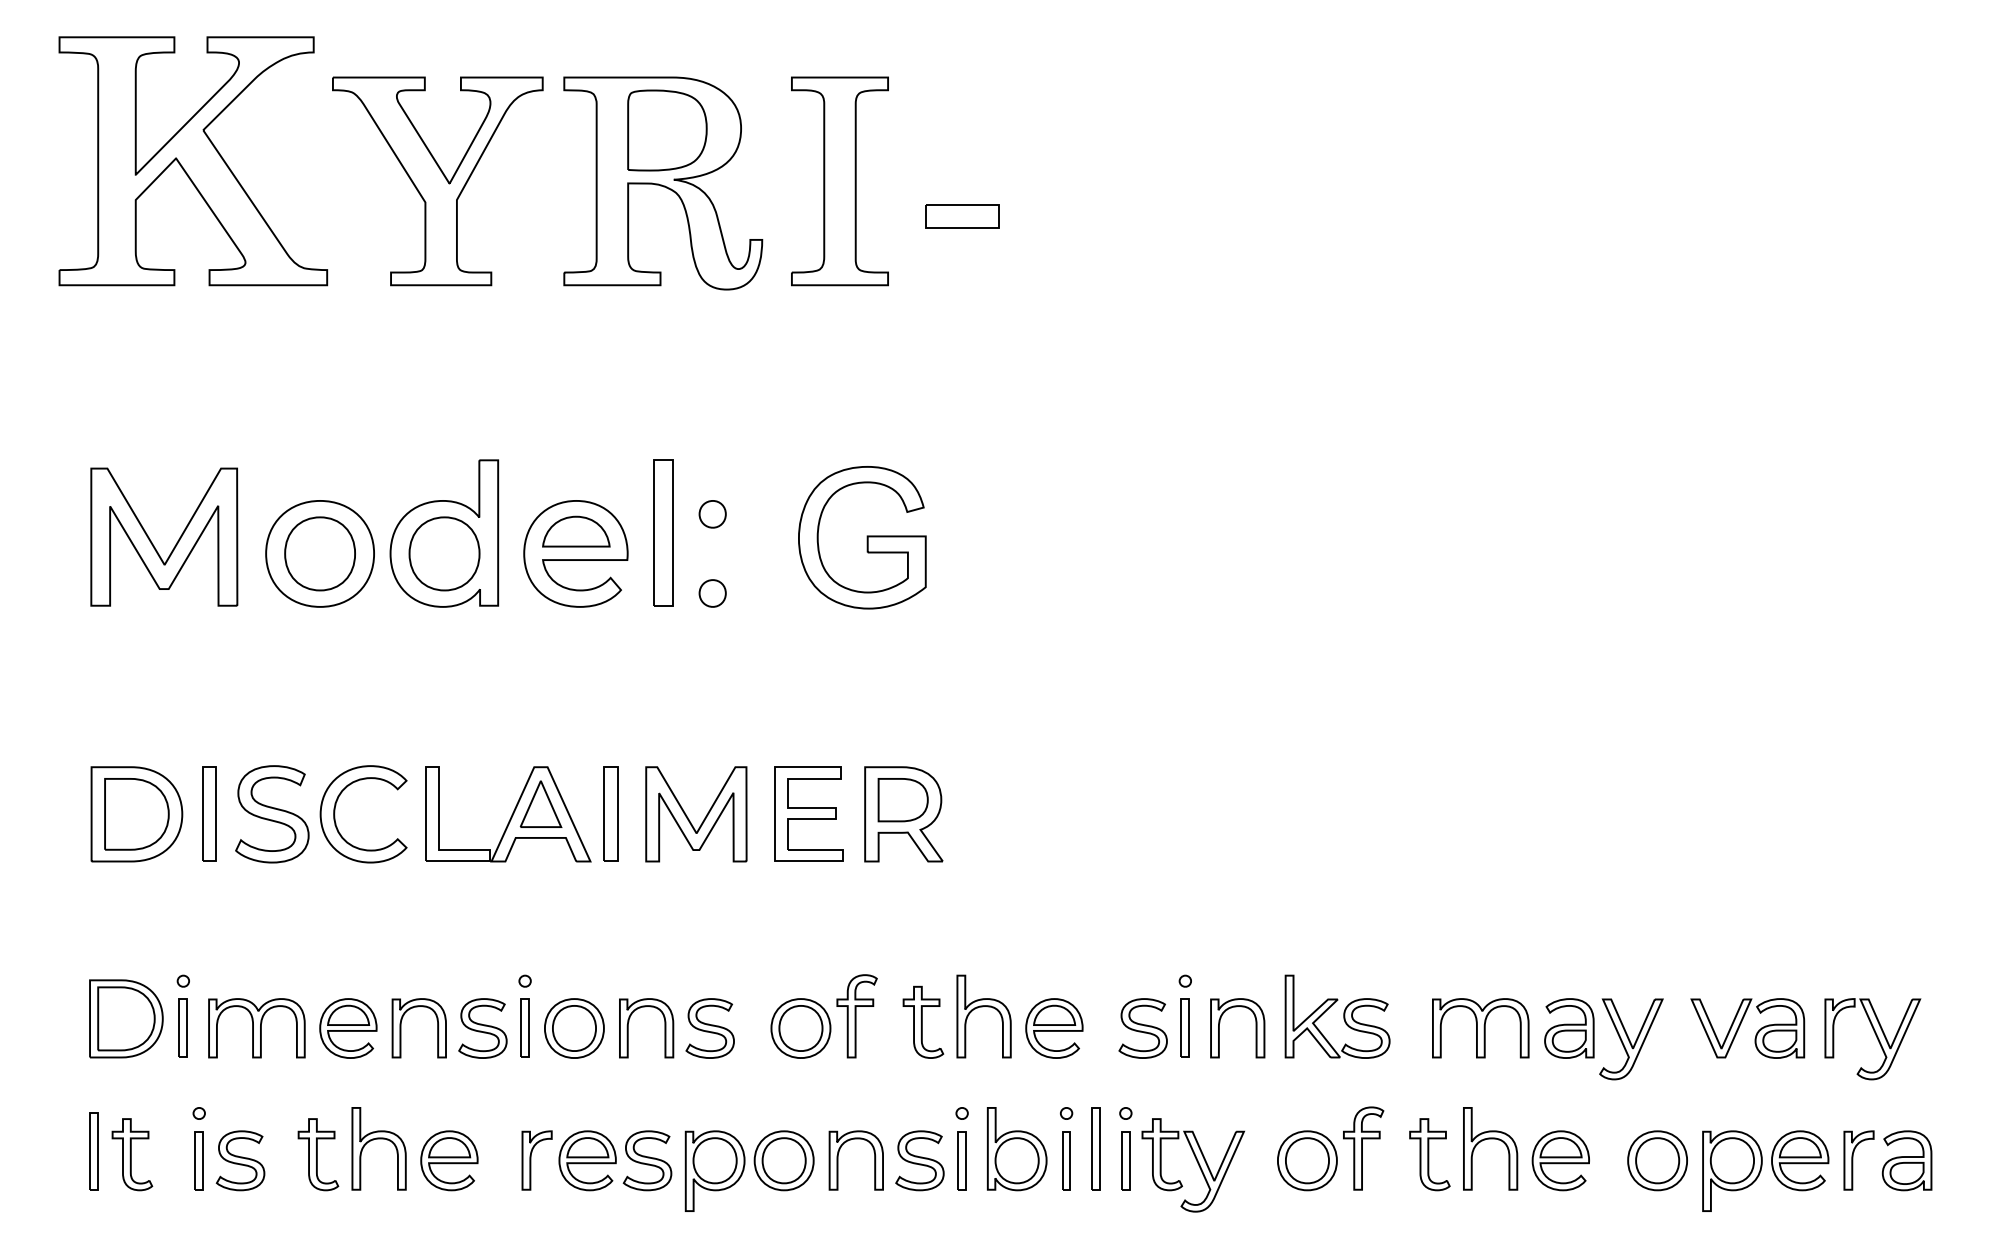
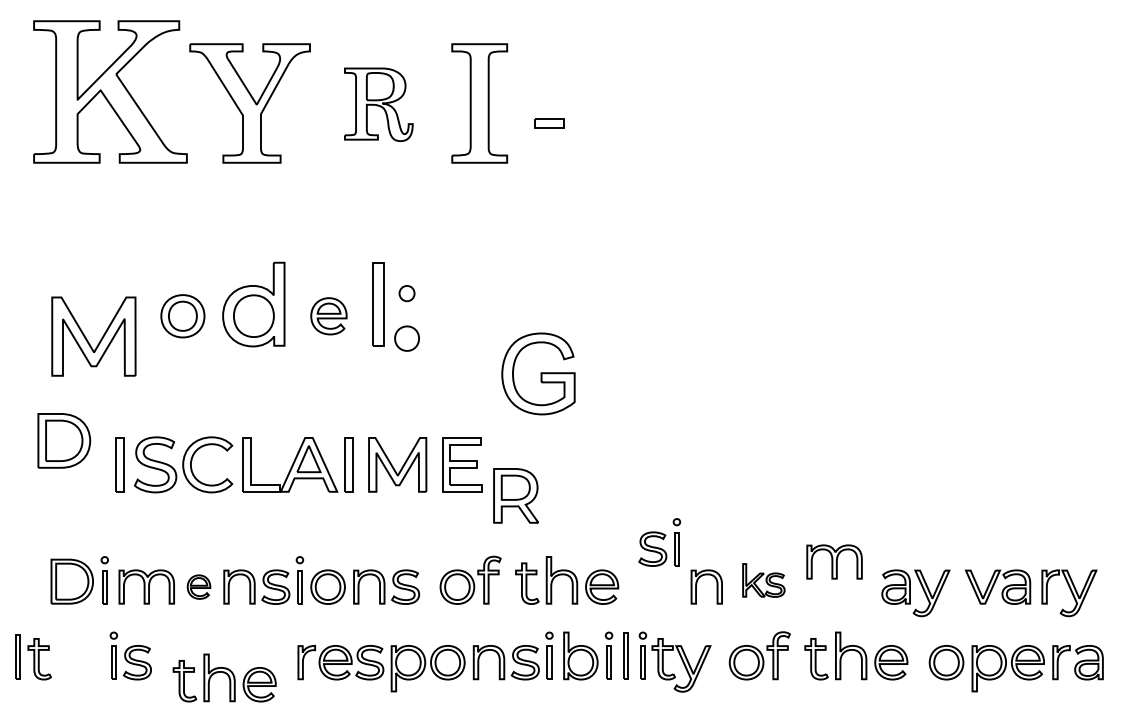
part: (662, 183) -> (378, 104), size x0.6
part: (962, 216) -> (549, 123), size x0.7
part: (862, 536) -> (538, 373), moved
part: (154, 543) -> (88, 340), moved
part: (319, 554) -> (182, 316), size x0.7
part: (575, 554) -> (328, 316), size x0.6
part: (711, 592) -> (406, 338), size x1.6
part: (137, 813) -> (64, 440), moved
part: (902, 813) -> (515, 495), moved
part: (1154, 1016) -> (659, 542), moved
part: (1337, 1016) -> (763, 580), size x0.7
part: (347, 1027) -> (198, 586), size x0.7
part: (1480, 1027) -> (834, 561), moved
part: (387, 1148) -> (224, 677), moved
part: (121, 1151) -> (33, 657), moved

